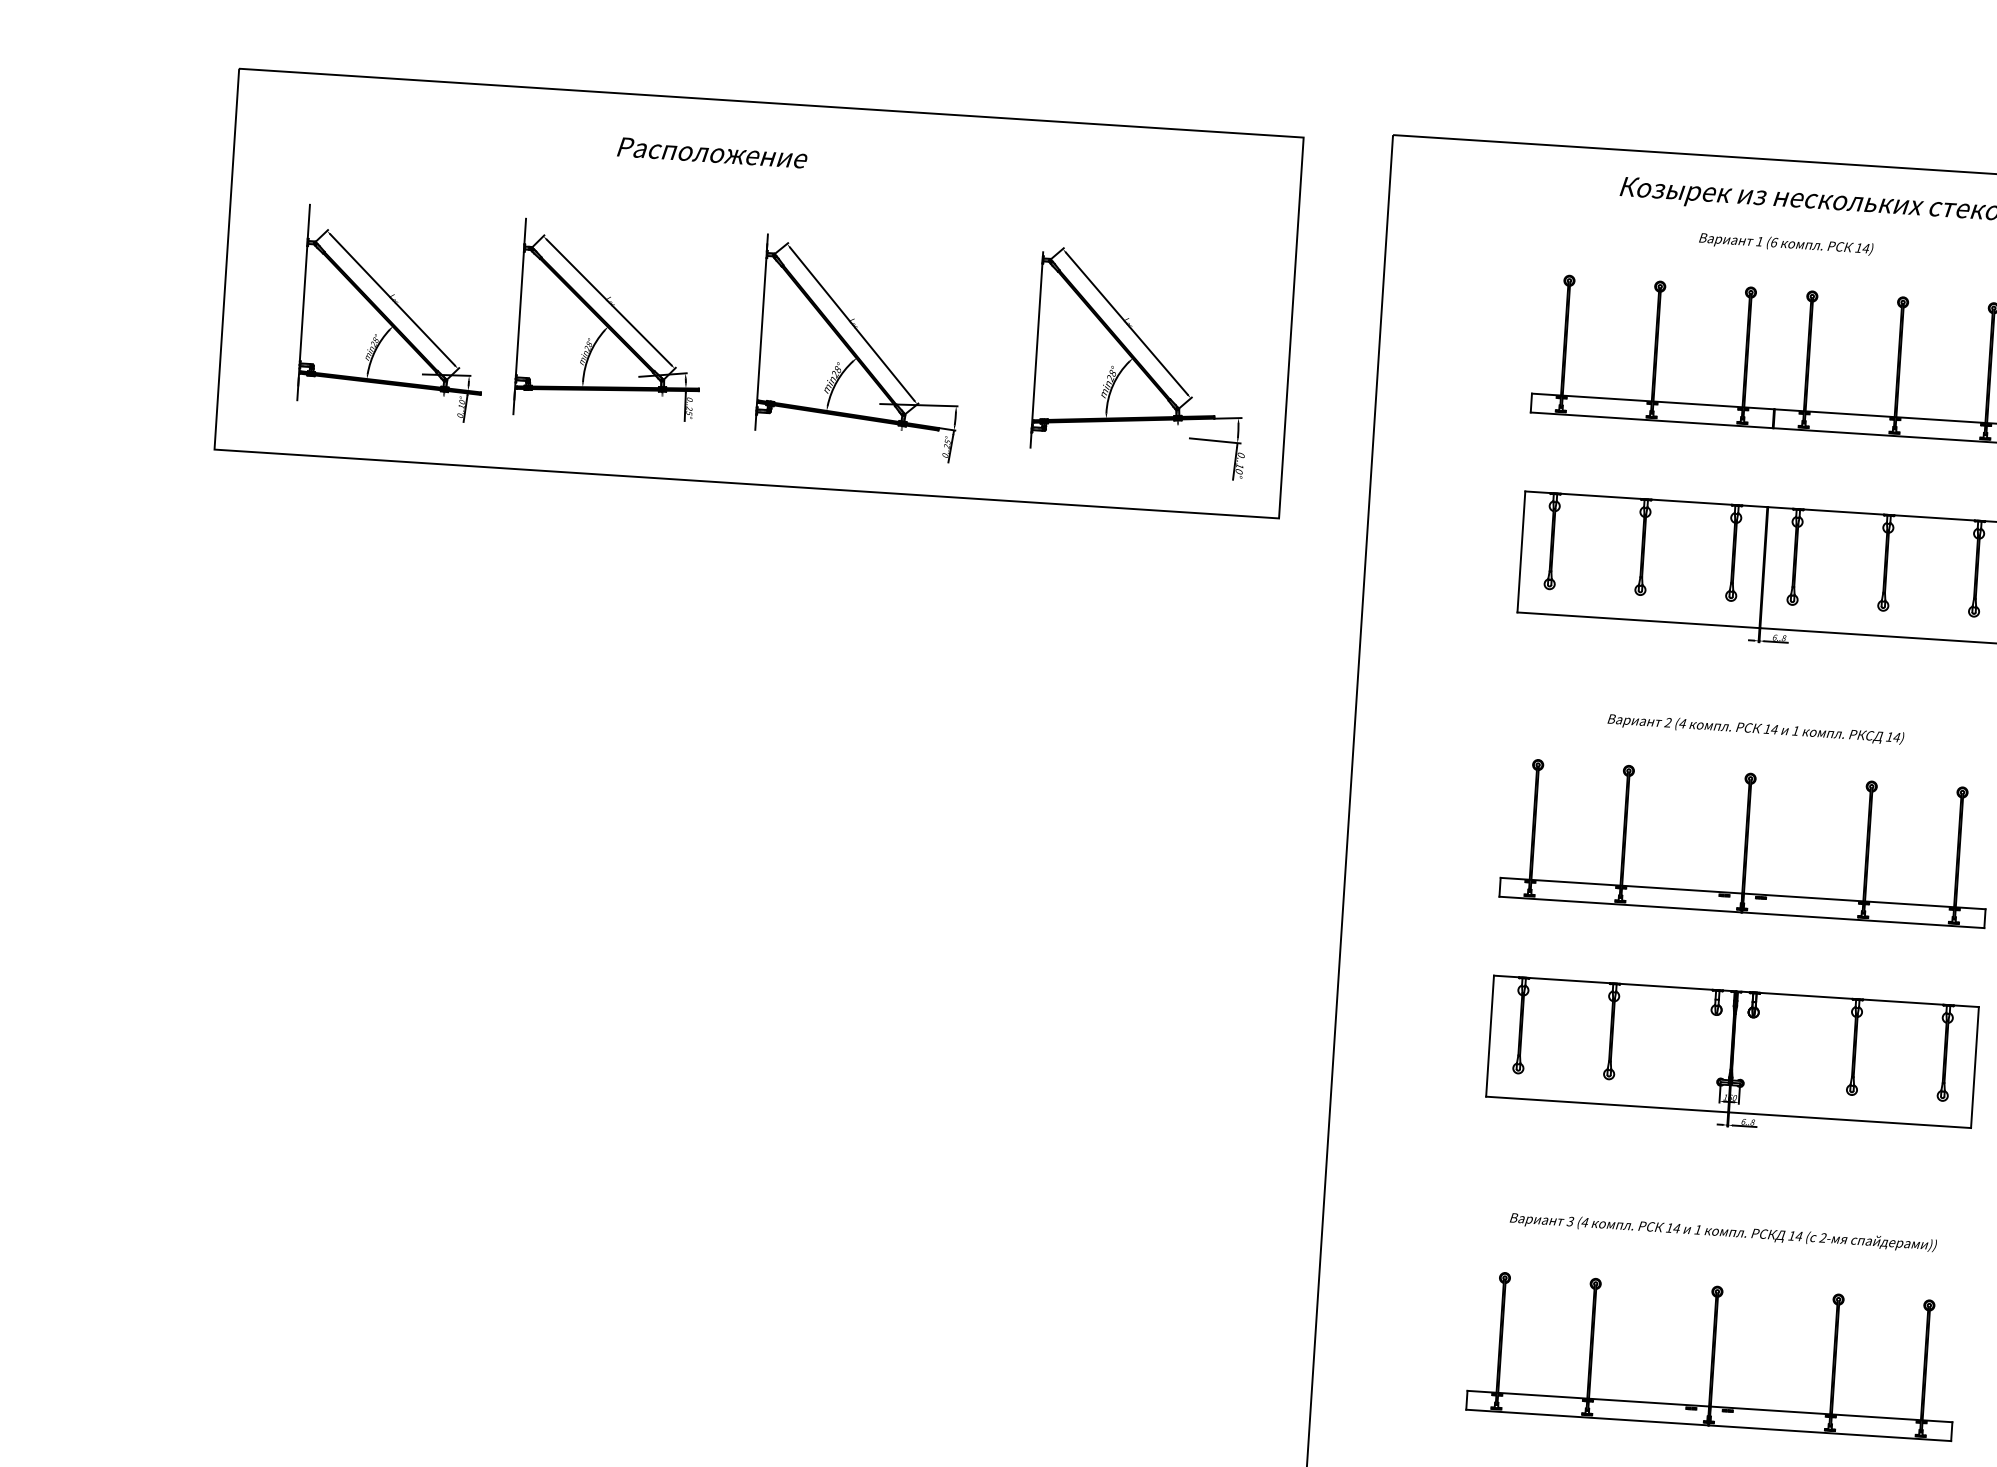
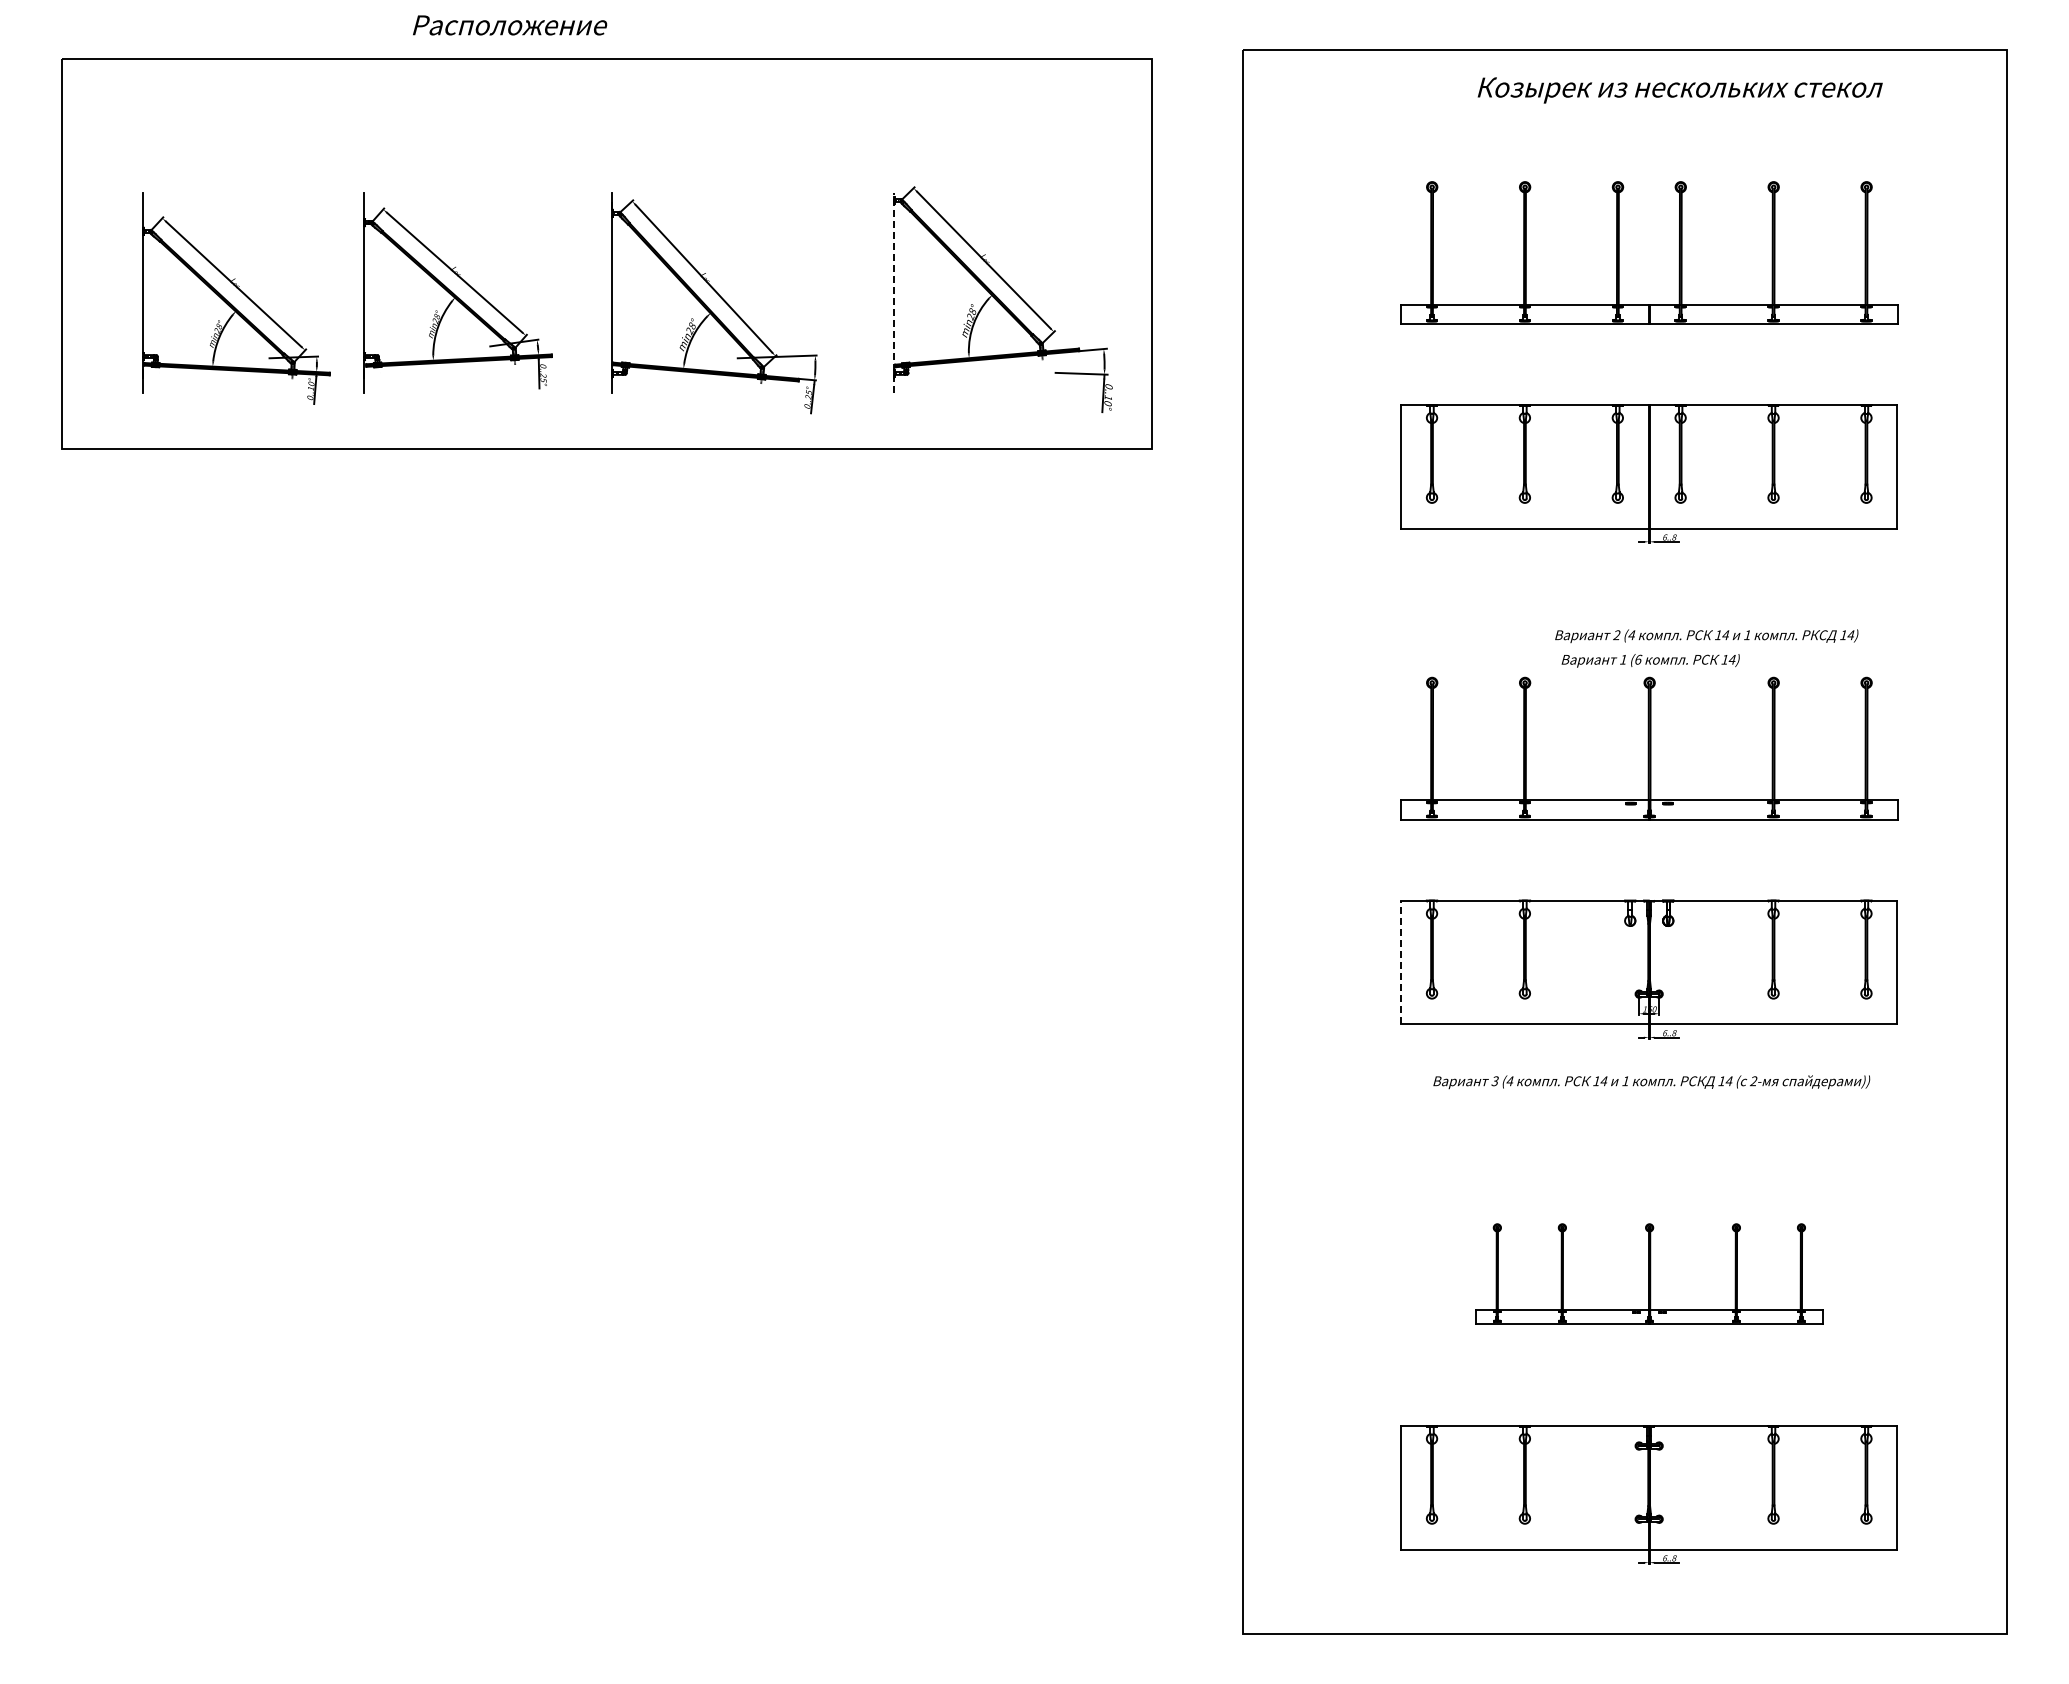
text: (712, 153) -> (510, 25), moved
text: (1785, 244) -> (1650, 660), moved
line: (1036, 349) -> (893, 292), solid -> dashed
text: (1755, 728) -> (1706, 635), moved
line: (1490, 1036) -> (1401, 962), solid -> dashed
text: (1723, 1232) -> (1651, 1082), moved
part: (1713, 1355) -> (1649, 1273), size x0.7

